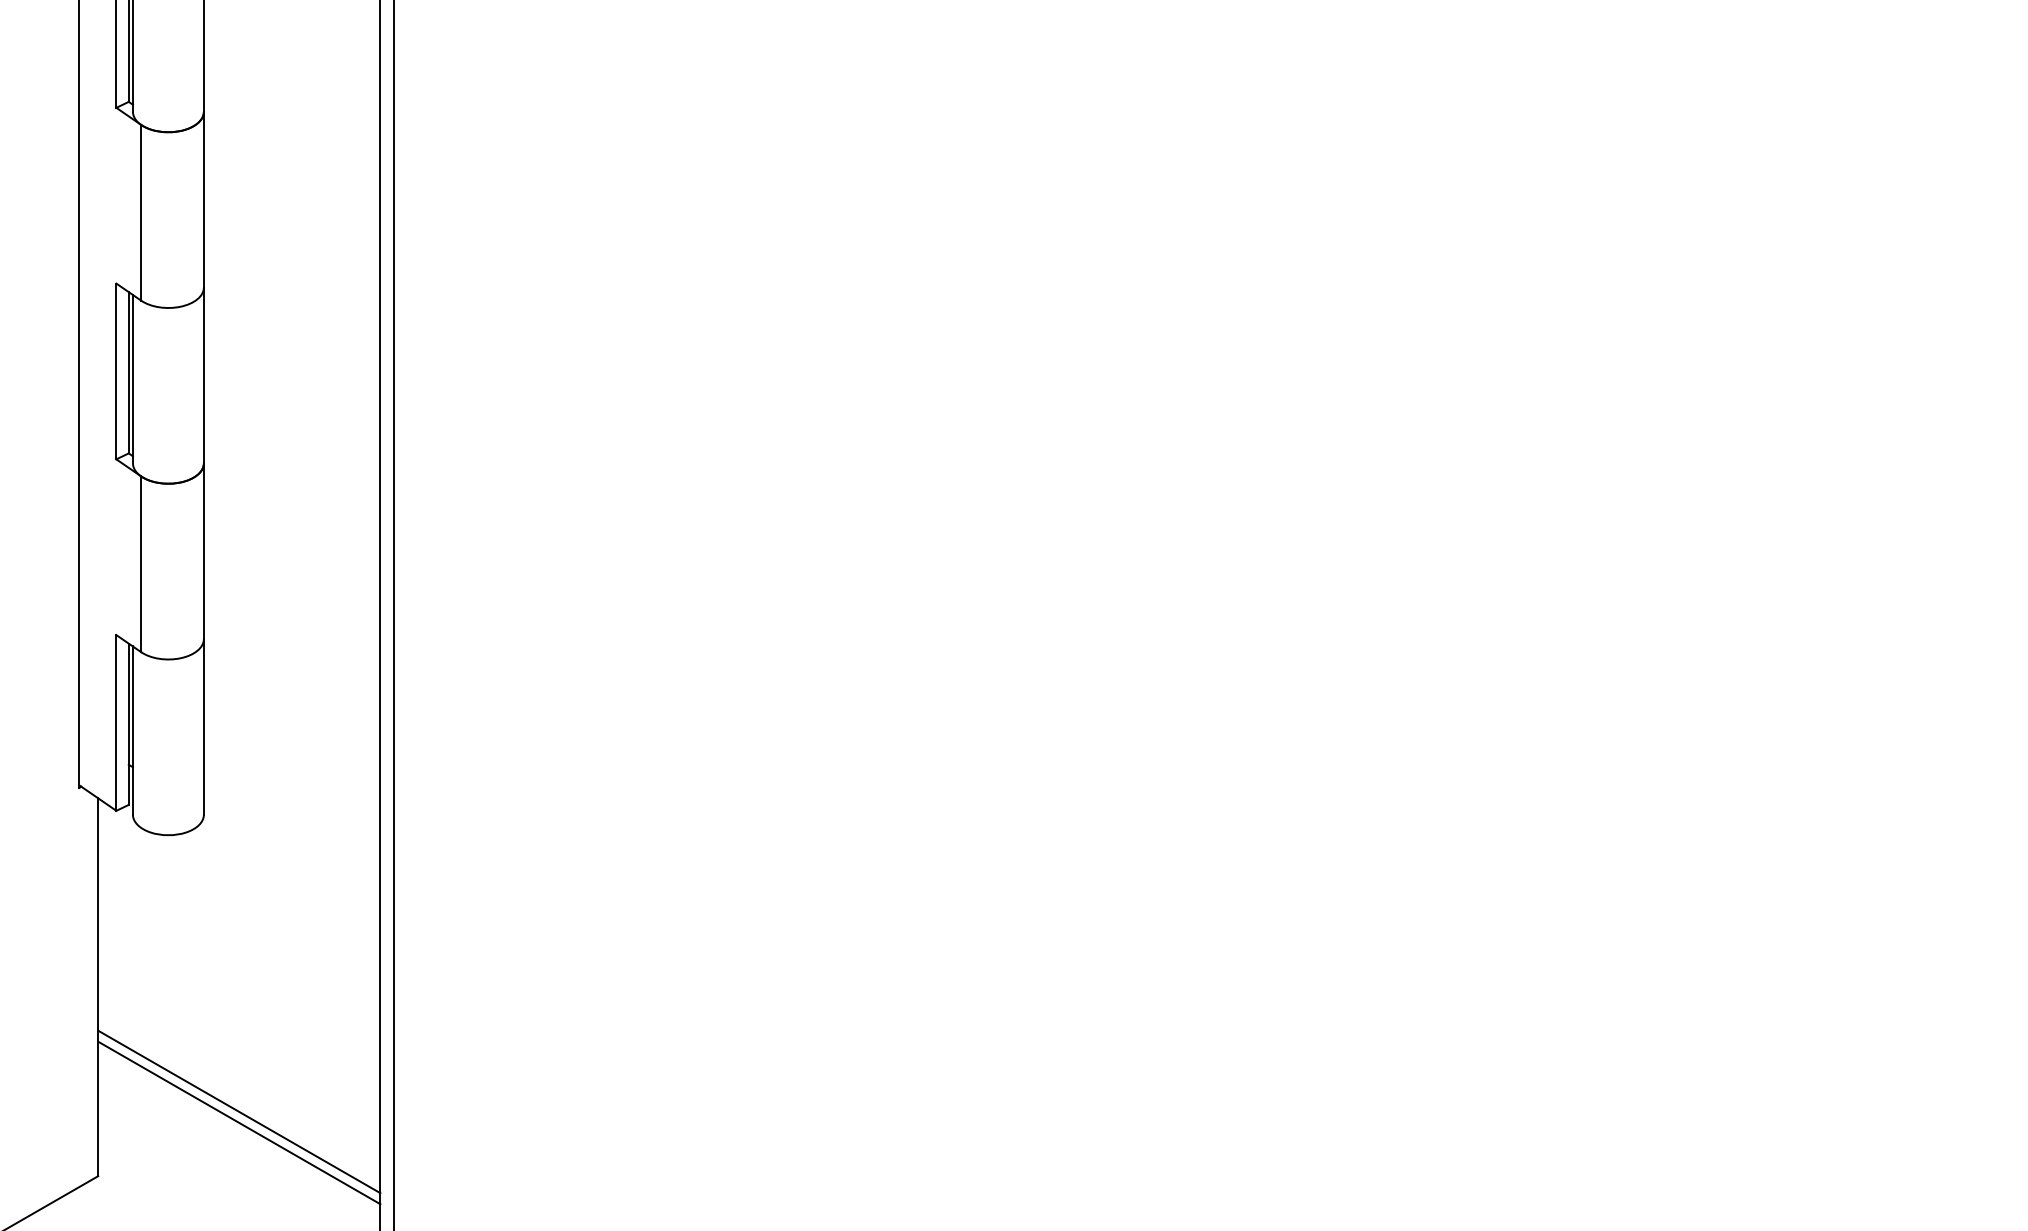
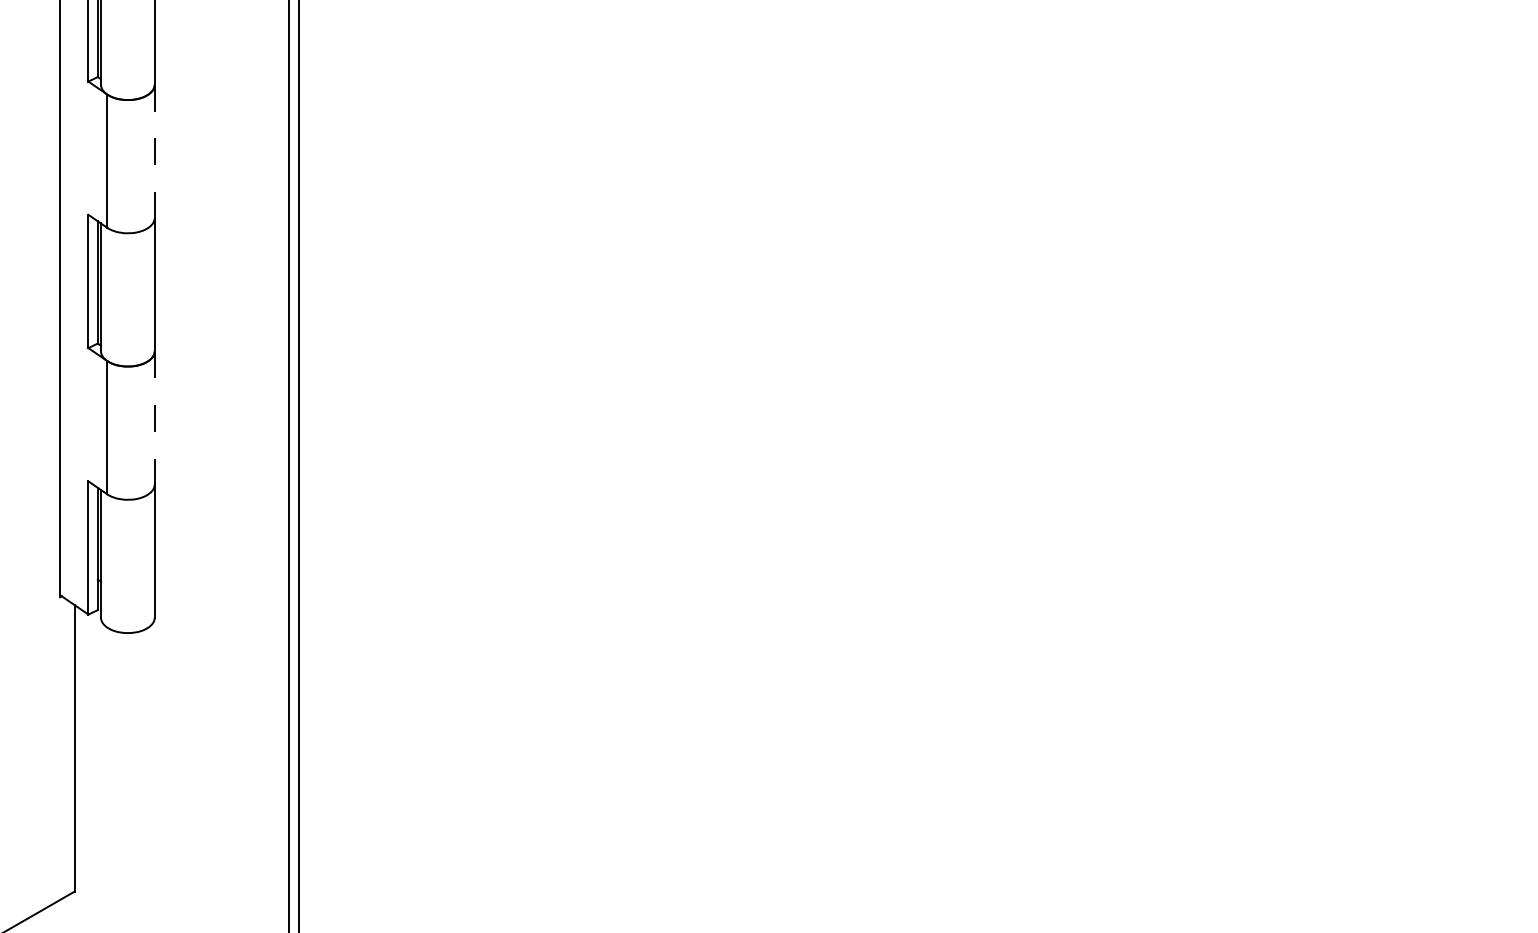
line: (203, 199) -> (154, 151), solid -> dashed
line: (203, 551) -> (154, 417), solid -> dashed
line: (239, 1111) -> (181, 842), removed
line: (239, 1122) -> (181, 850), removed

